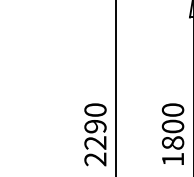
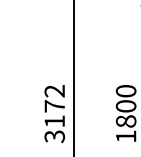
text: (95, 134) -> (54, 113), 2290 -> 3172

